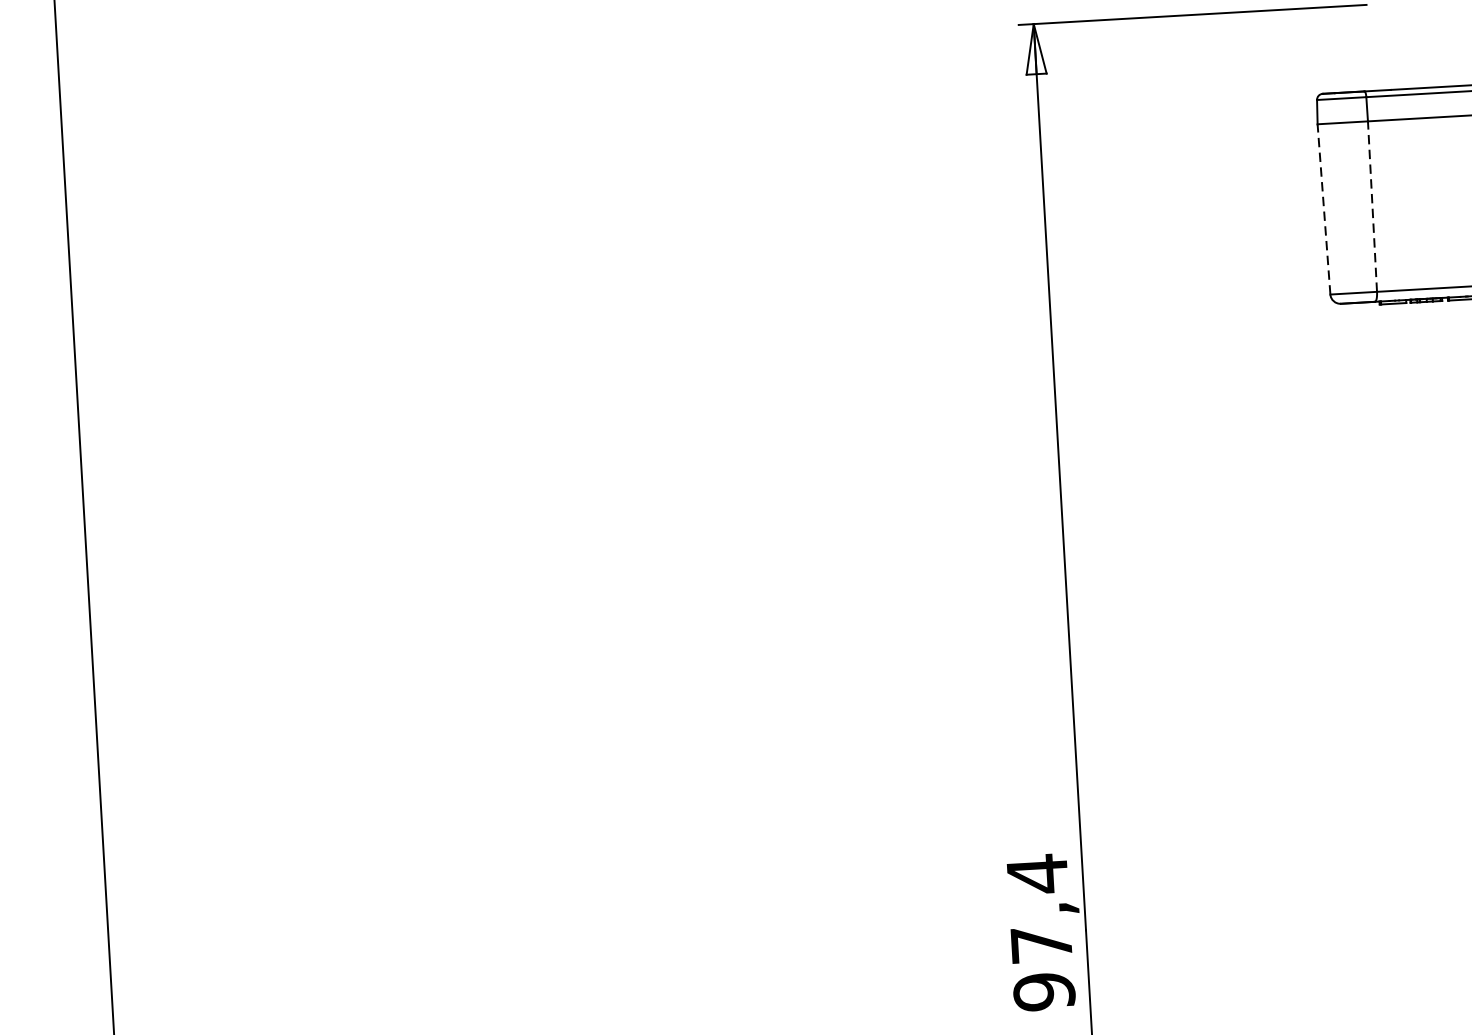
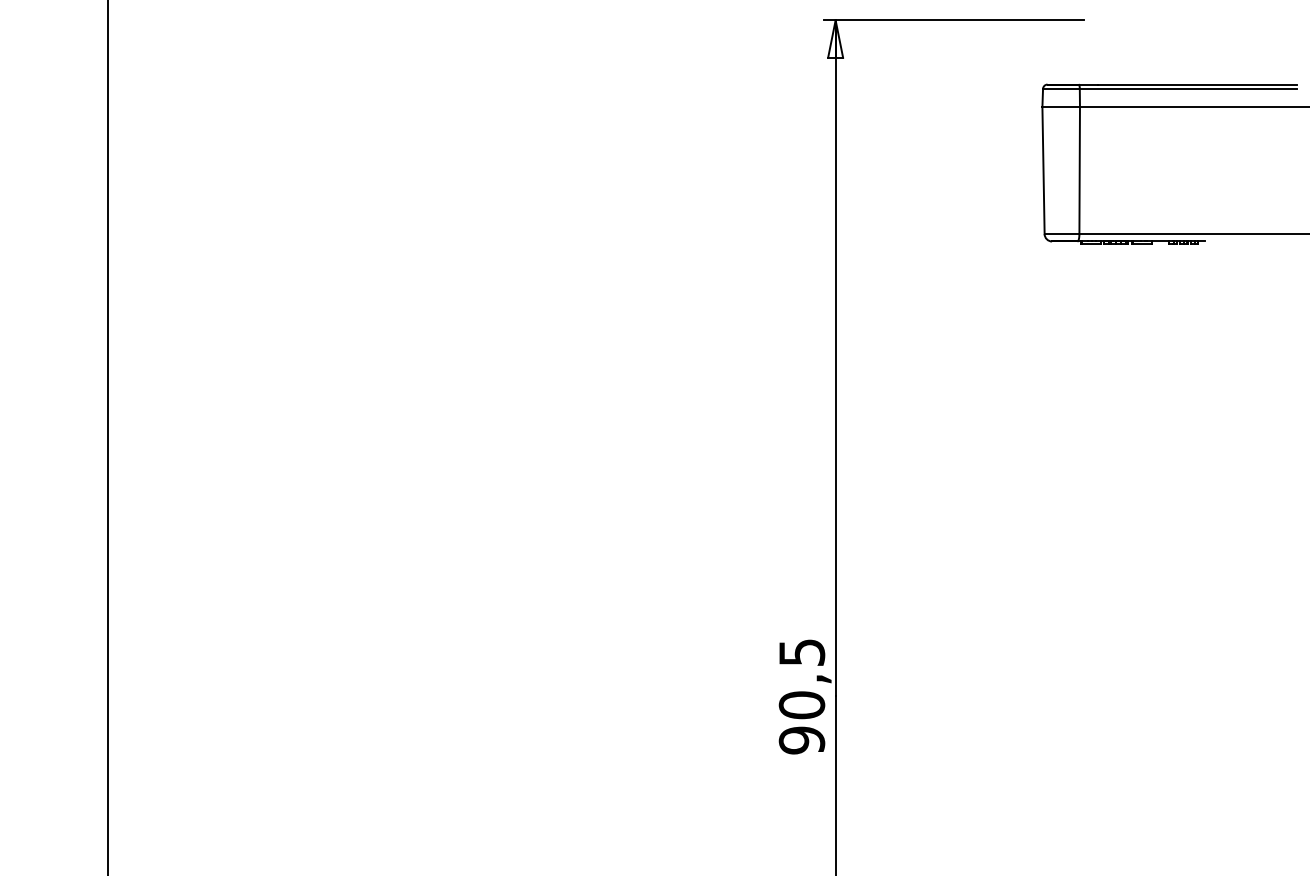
line: (1372, 206) -> (1079, 170), dashed -> solid
line: (1323, 209) -> (1043, 170), dashed -> solid
text: (1038, 908) -> (801, 678), 97,4 -> 90,5

